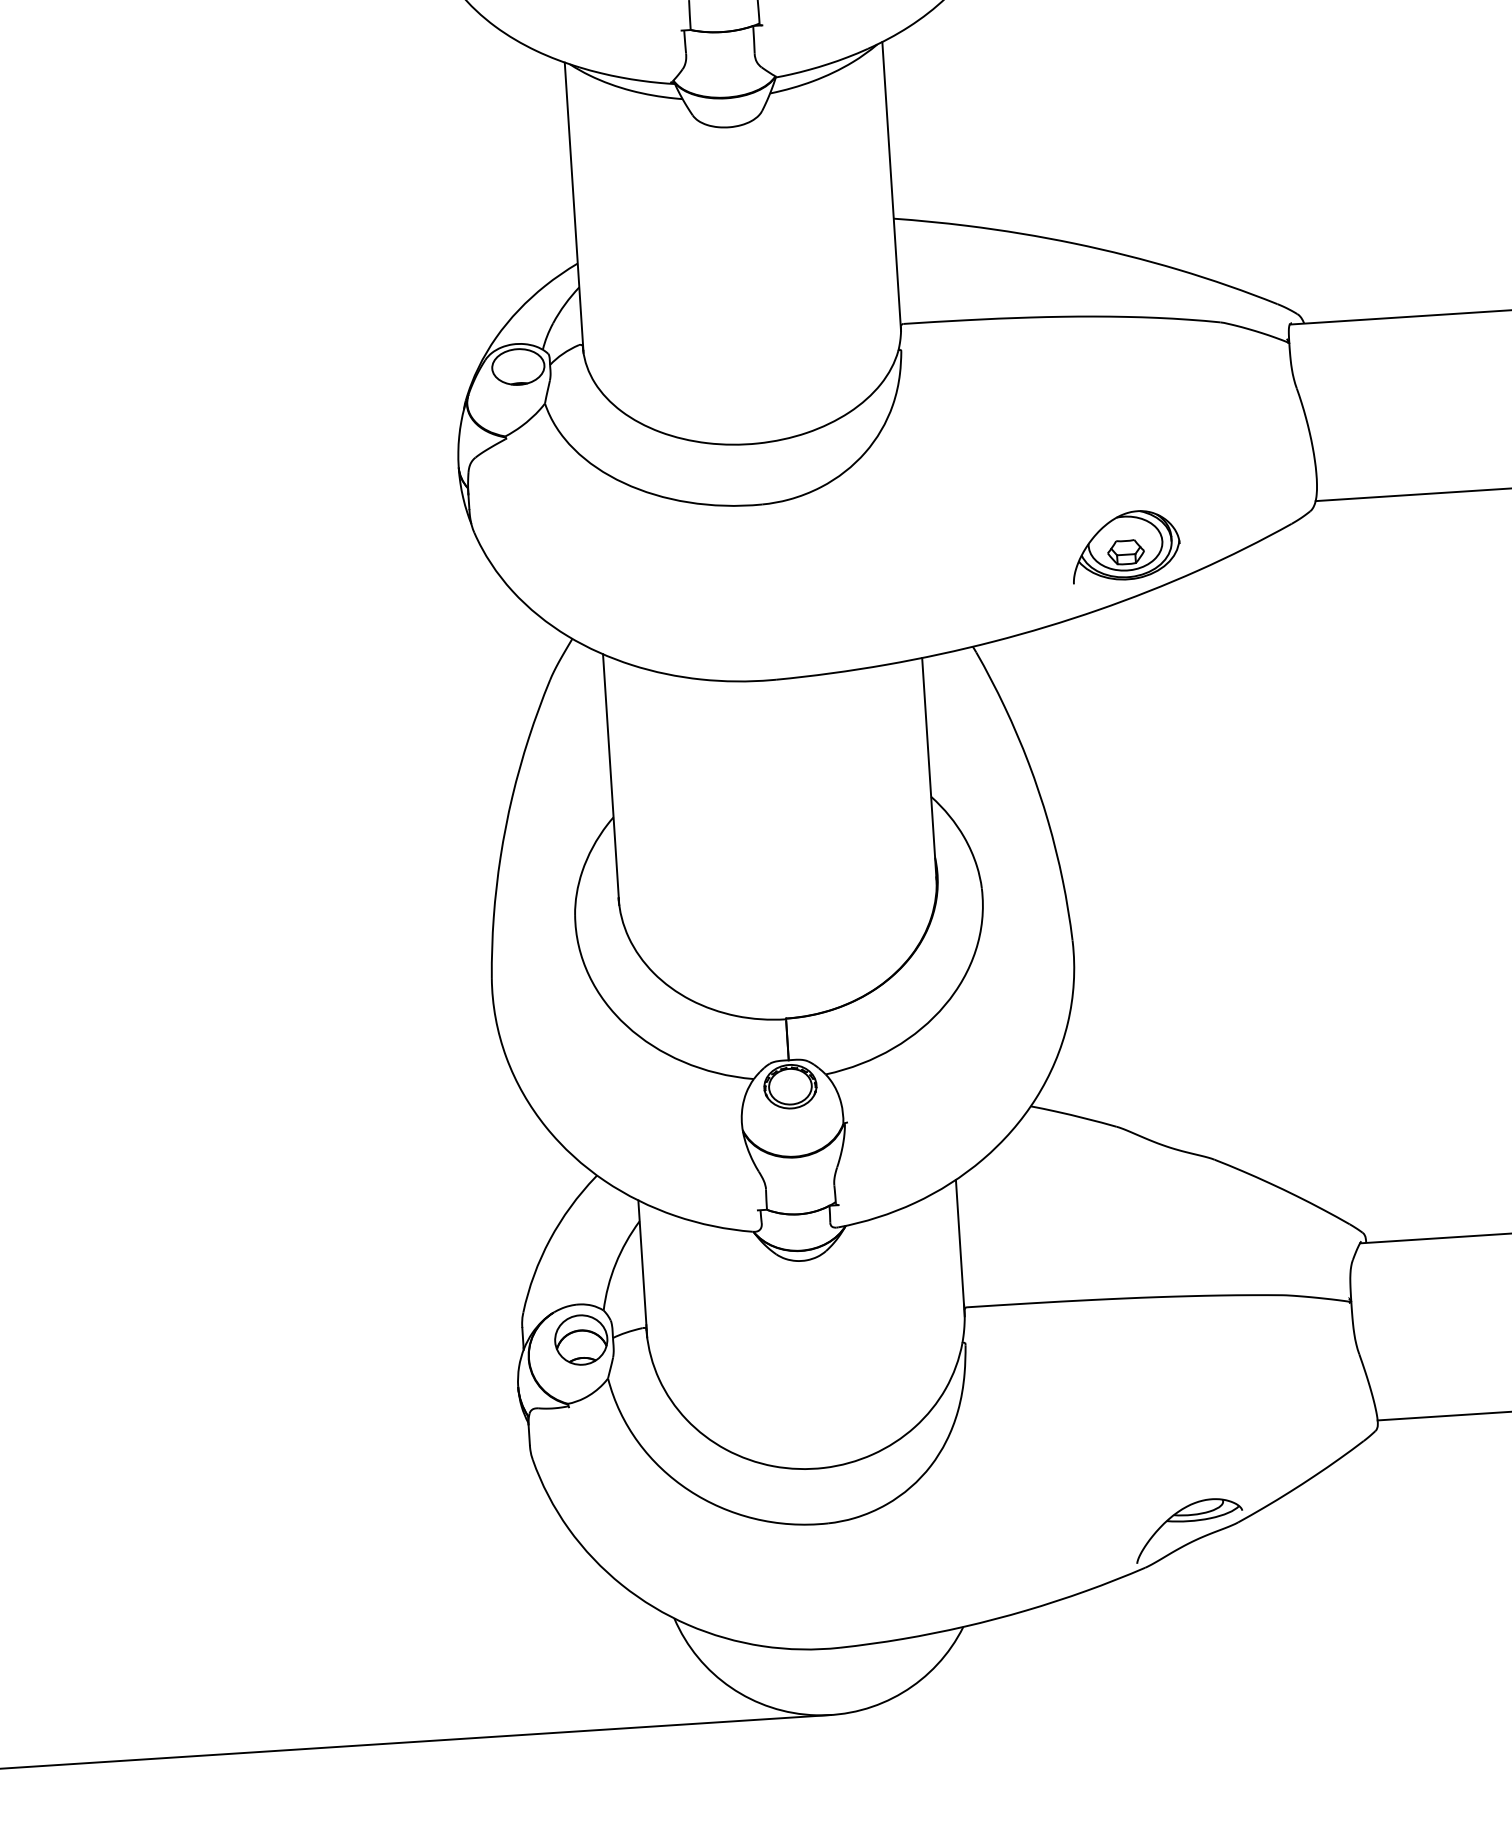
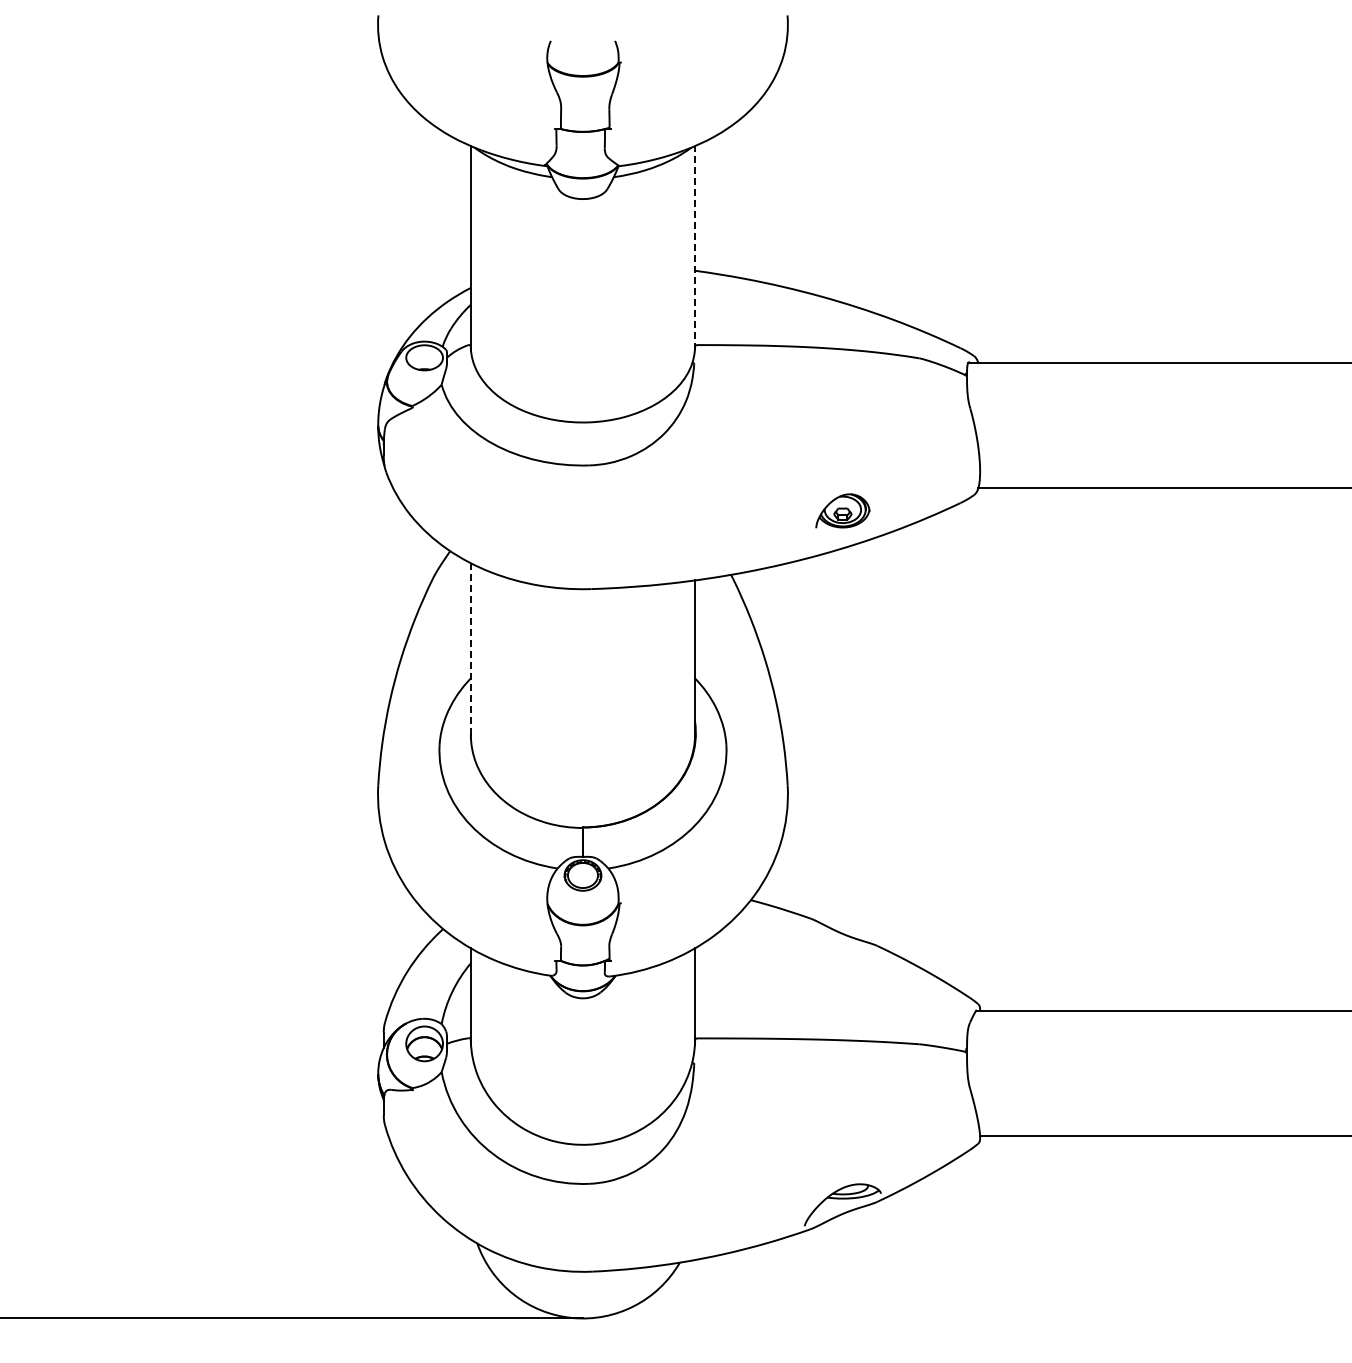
line: (891, 187) -> (694, 248), solid -> dashed
part: (1125, 545) -> (842, 510), size x0.7
line: (611, 780) -> (471, 652), solid -> dashed

